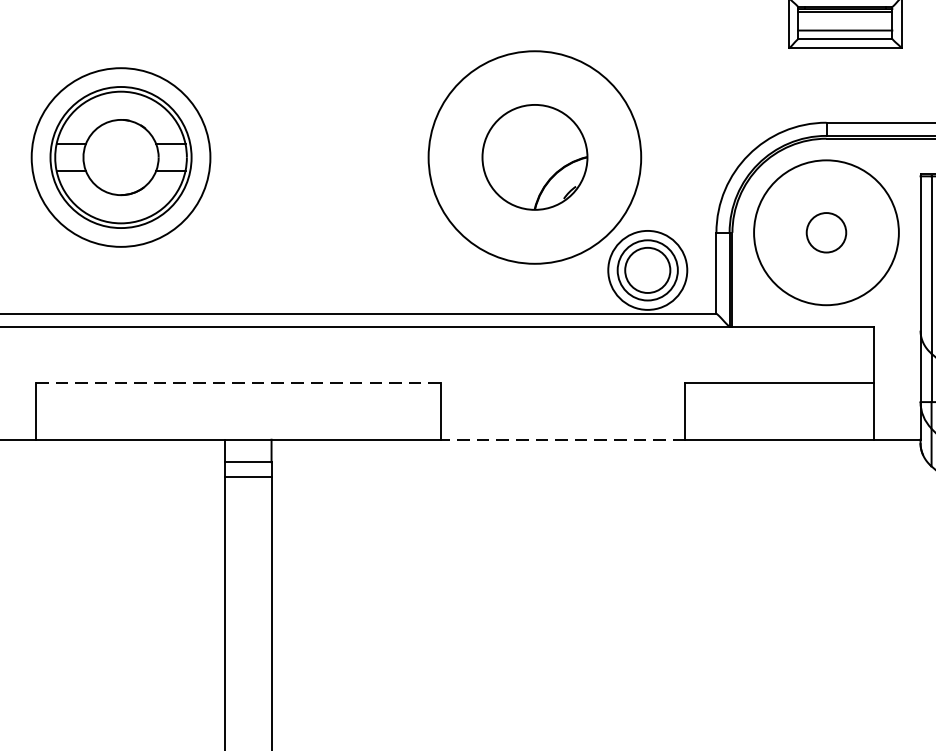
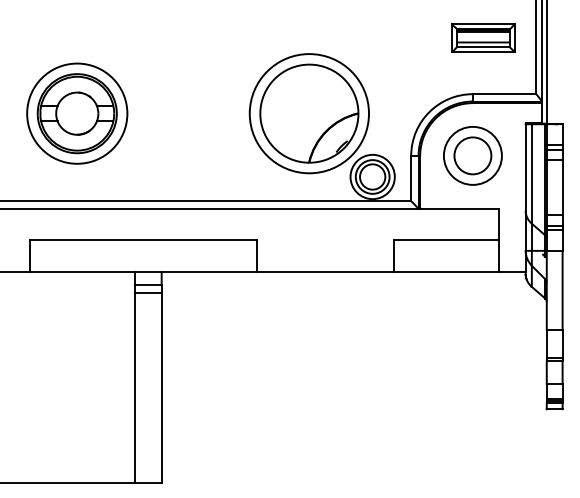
part: (535, 157) -> (309, 113), size x1.67
circle: (825, 232) -> (472, 155), size x0.71
circle: (825, 232) -> (472, 155), size x1.67
line: (237, 383) -> (142, 240), dashed -> solid
line: (563, 438) -> (325, 271), dashed -> solid

